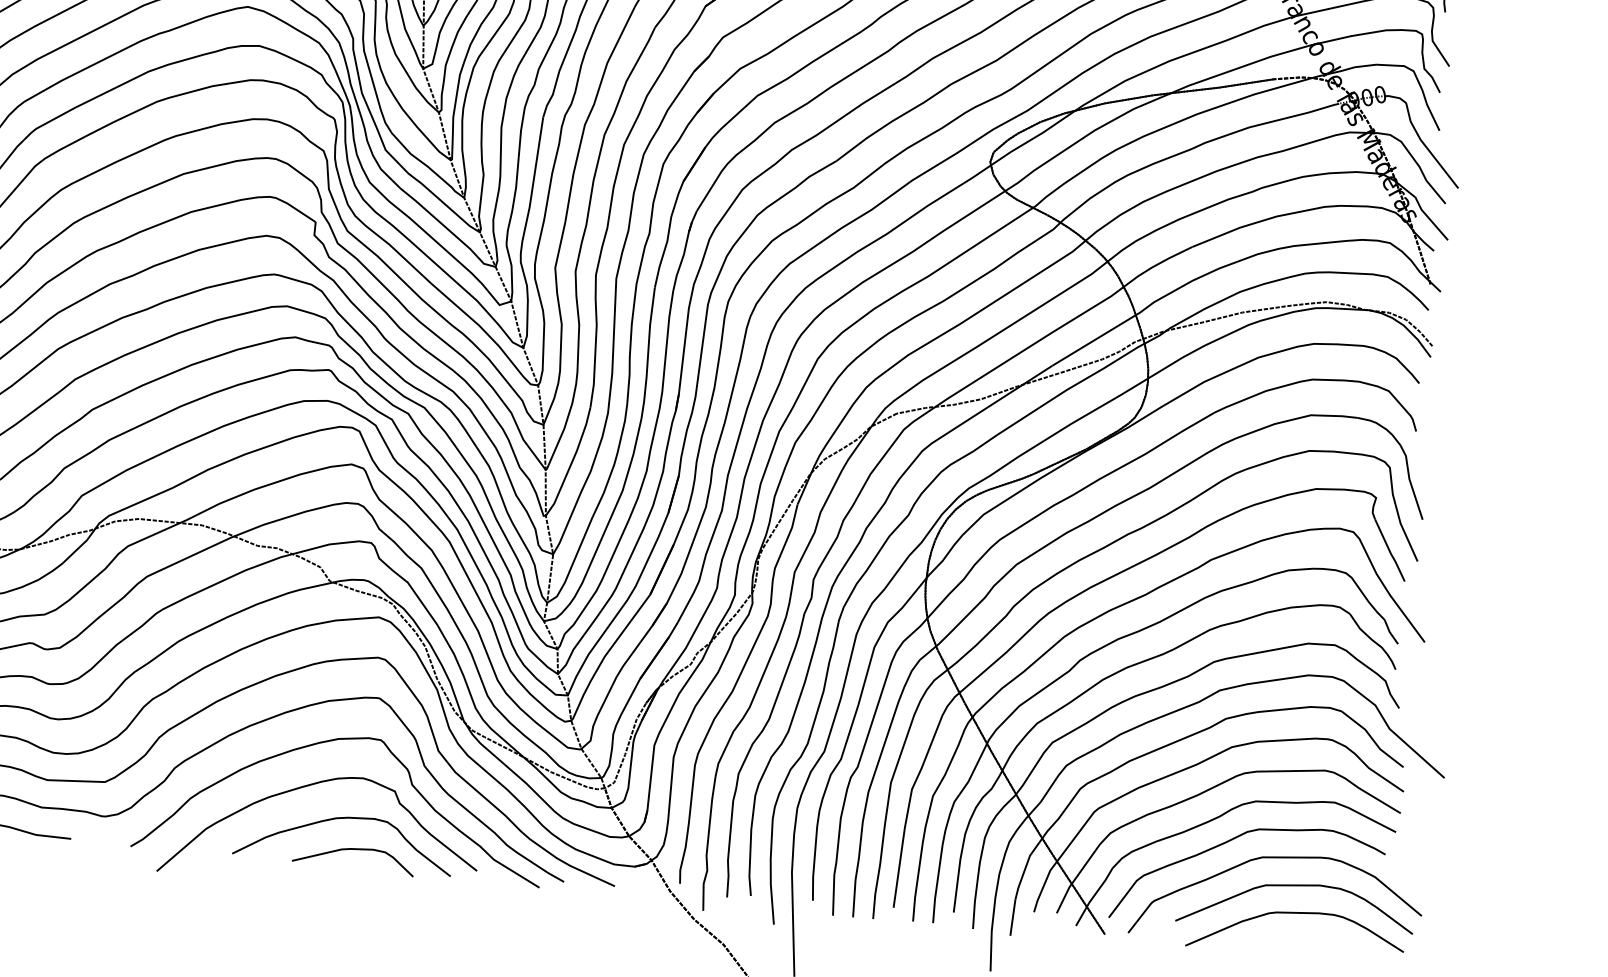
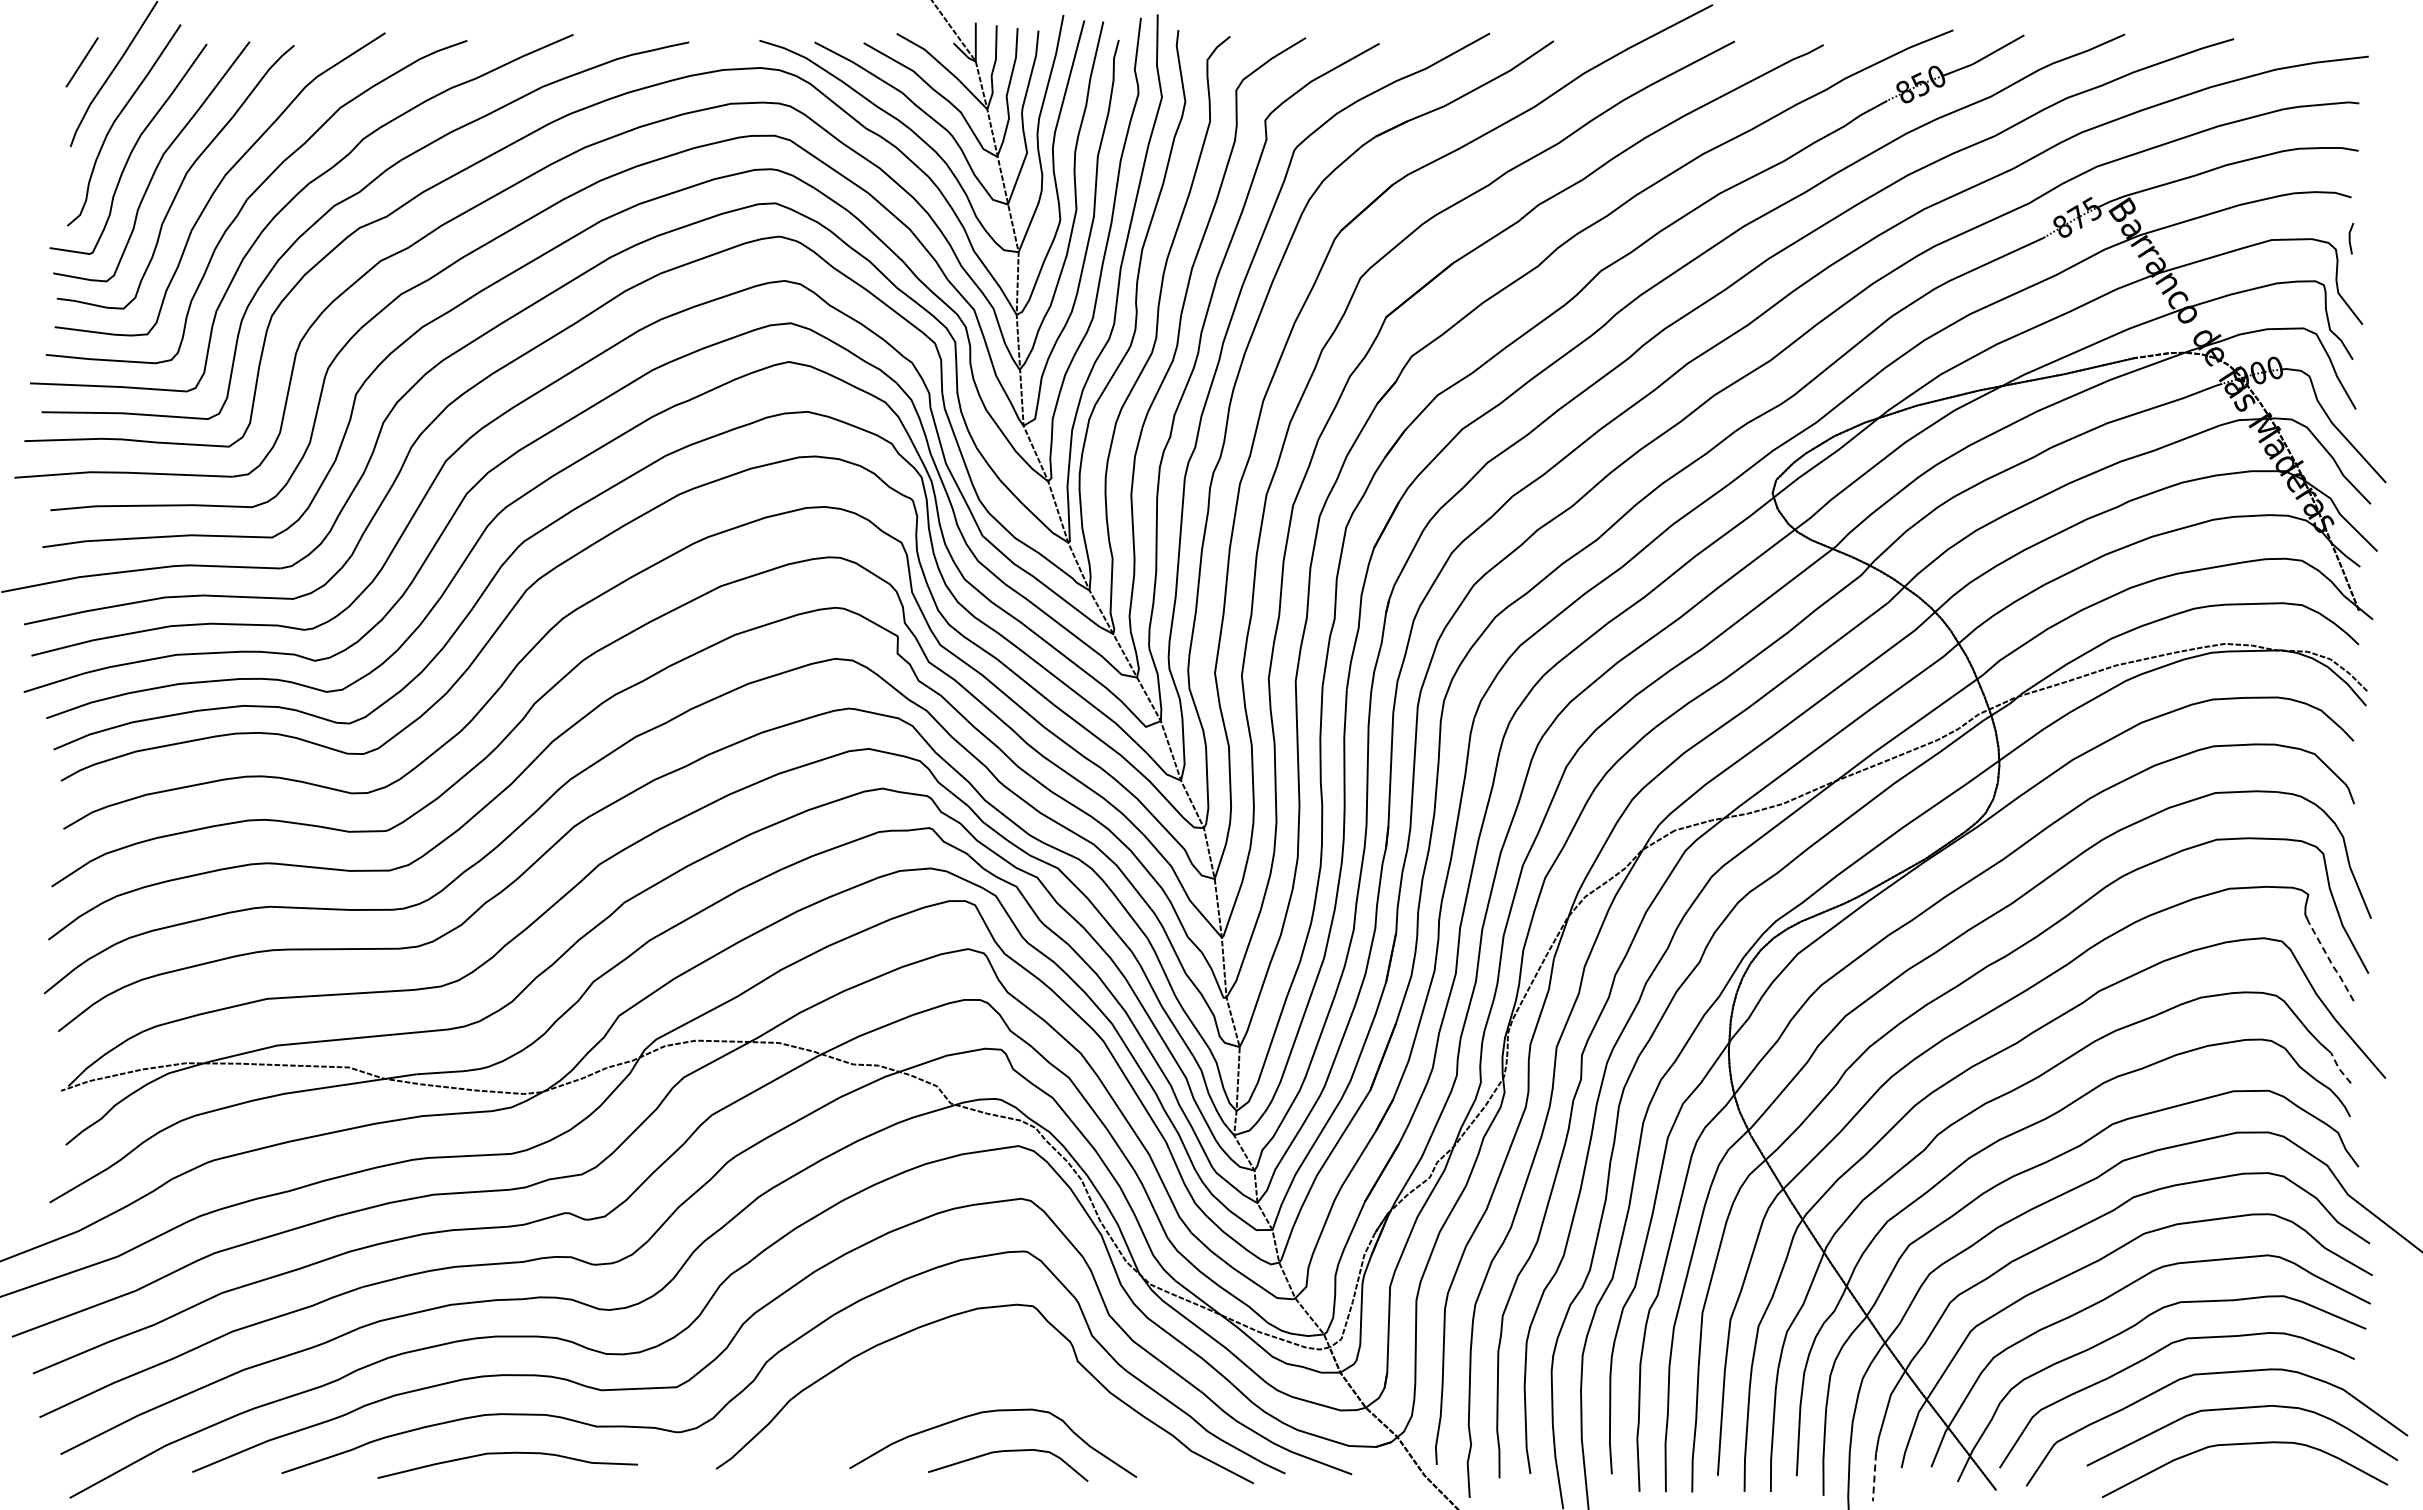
line: (1390, 550) -> (2331, 962), solid -> dashed
line: (1389, 632) -> (2338, 1068), solid -> dashed
curve: (306, 787) -> (939, 1374), removed
line: (1012, 917) -> (1874, 1477), solid -> dashed

